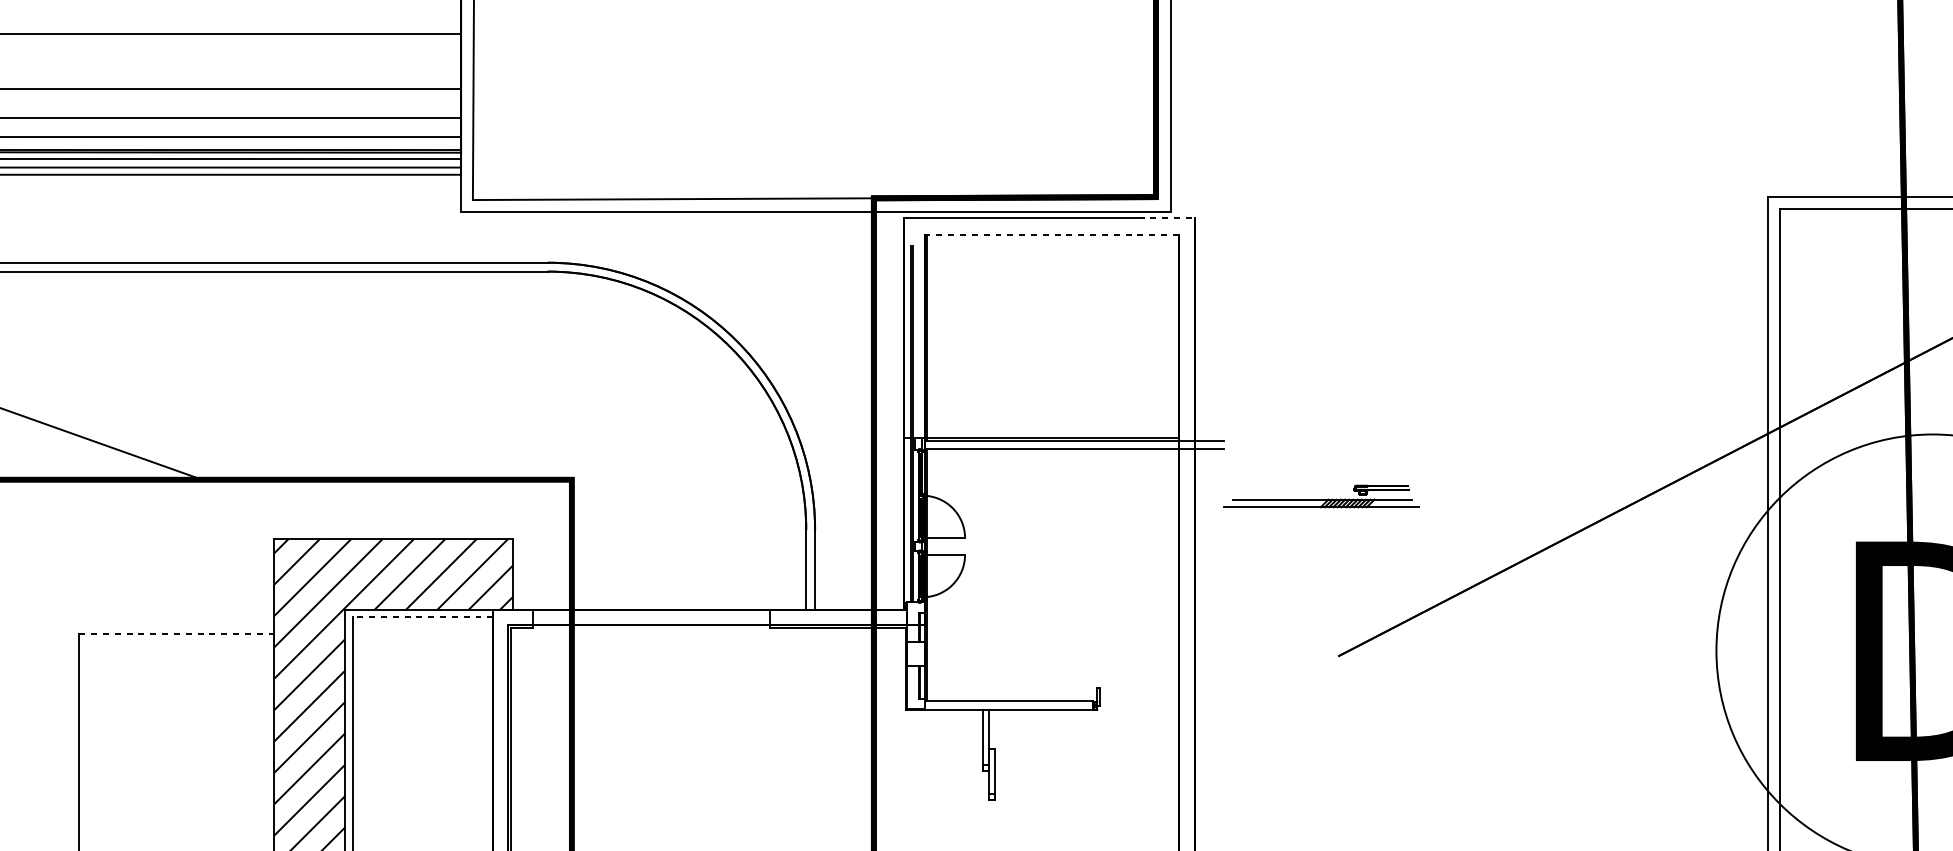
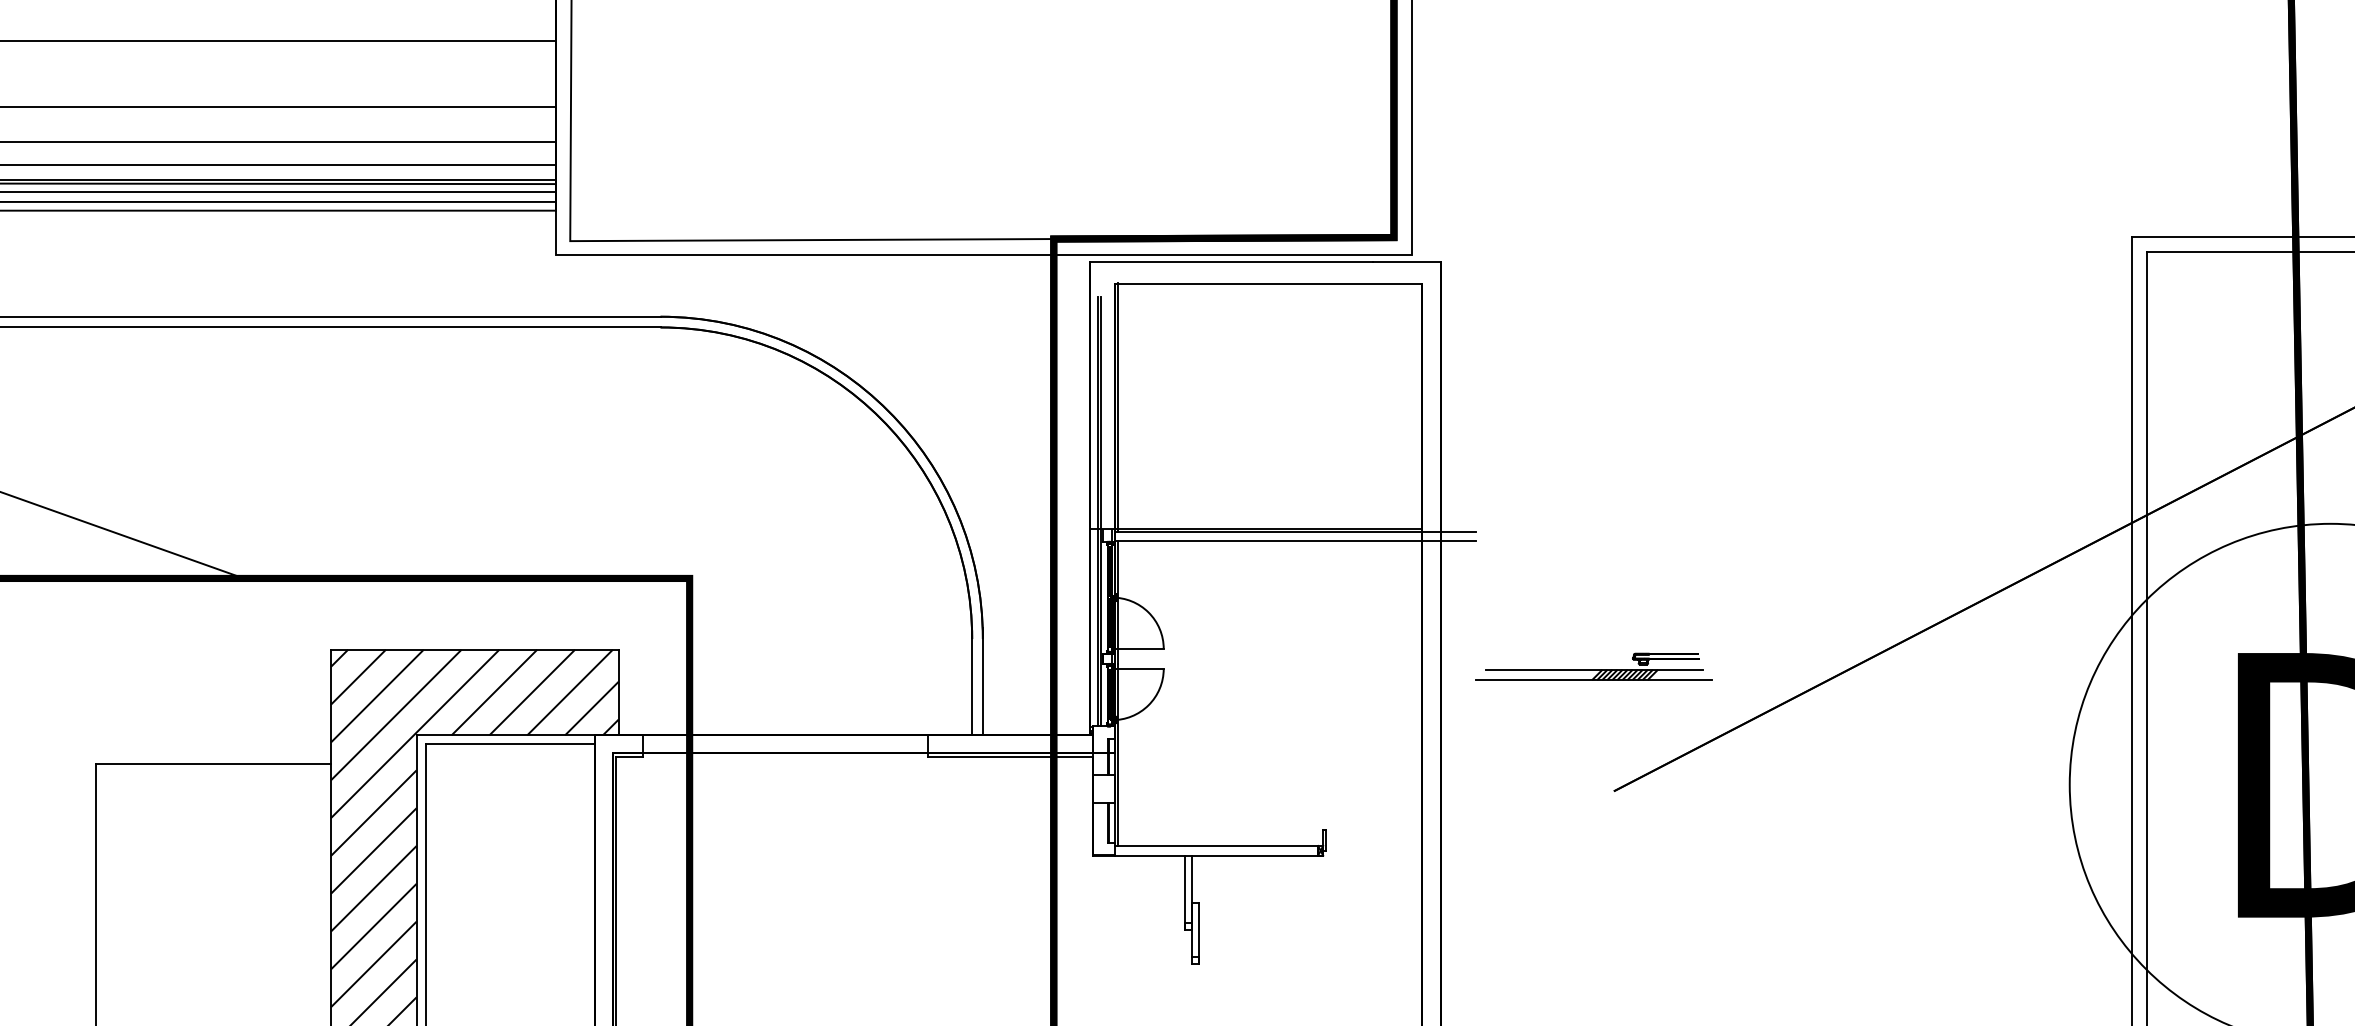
line: (1167, 217) -> (1407, 262), dashed -> solid
line: (1051, 235) -> (1268, 283), dashed -> solid
part: (1321, 496) -> (1593, 666), moved
line: (423, 617) -> (510, 744), dashed -> solid
line: (177, 634) -> (213, 764), dashed -> solid

